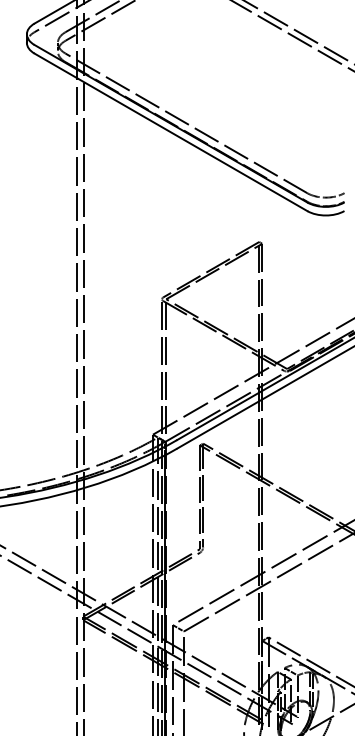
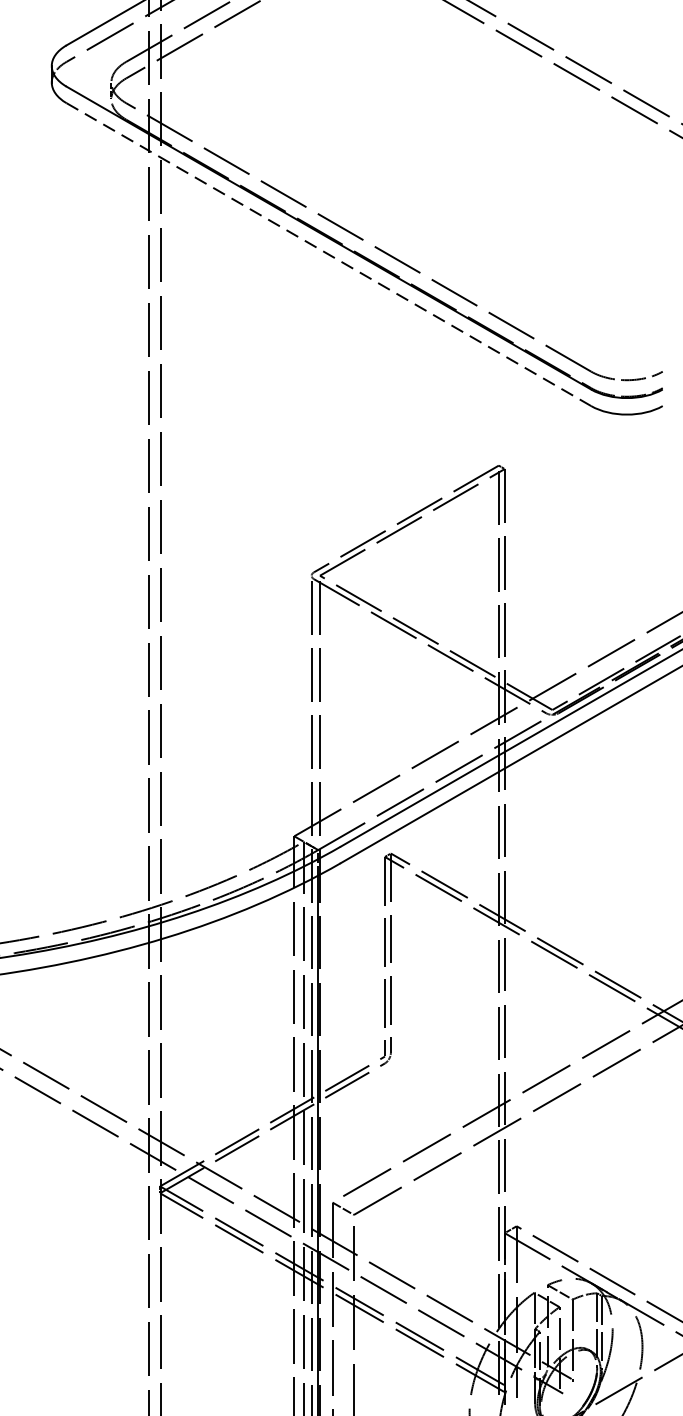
line: (171, 132) -> (329, 254), solid -> dashed

